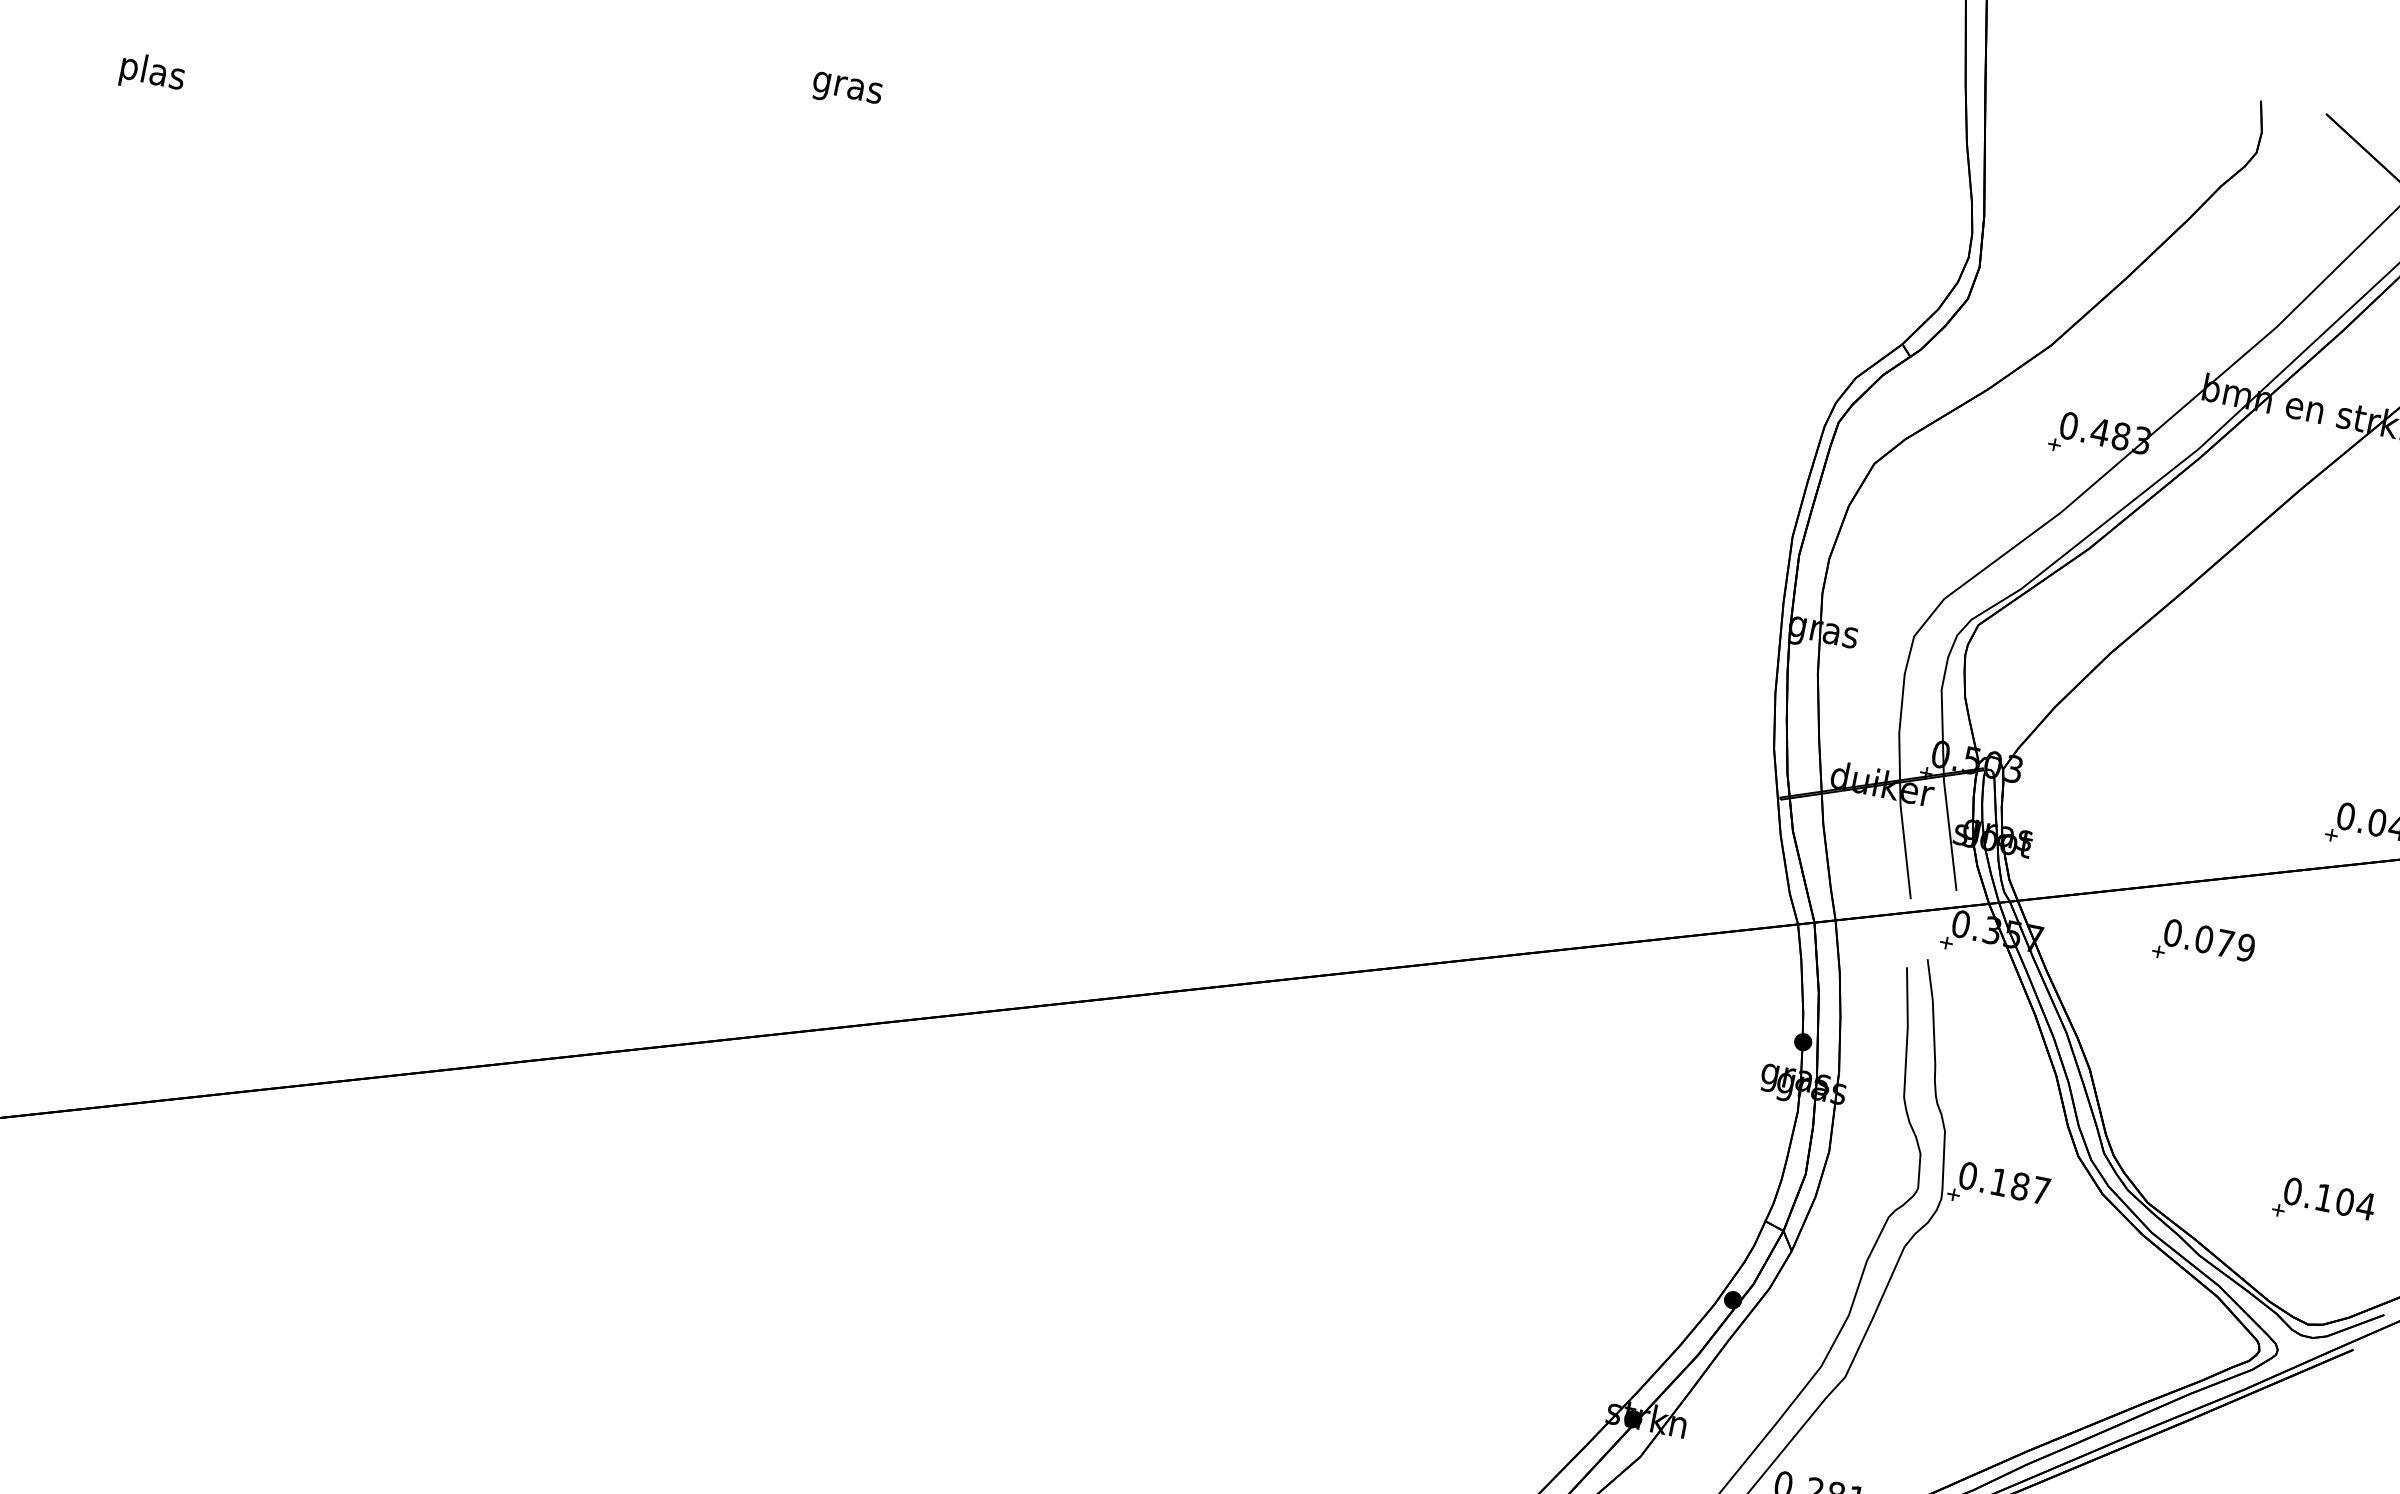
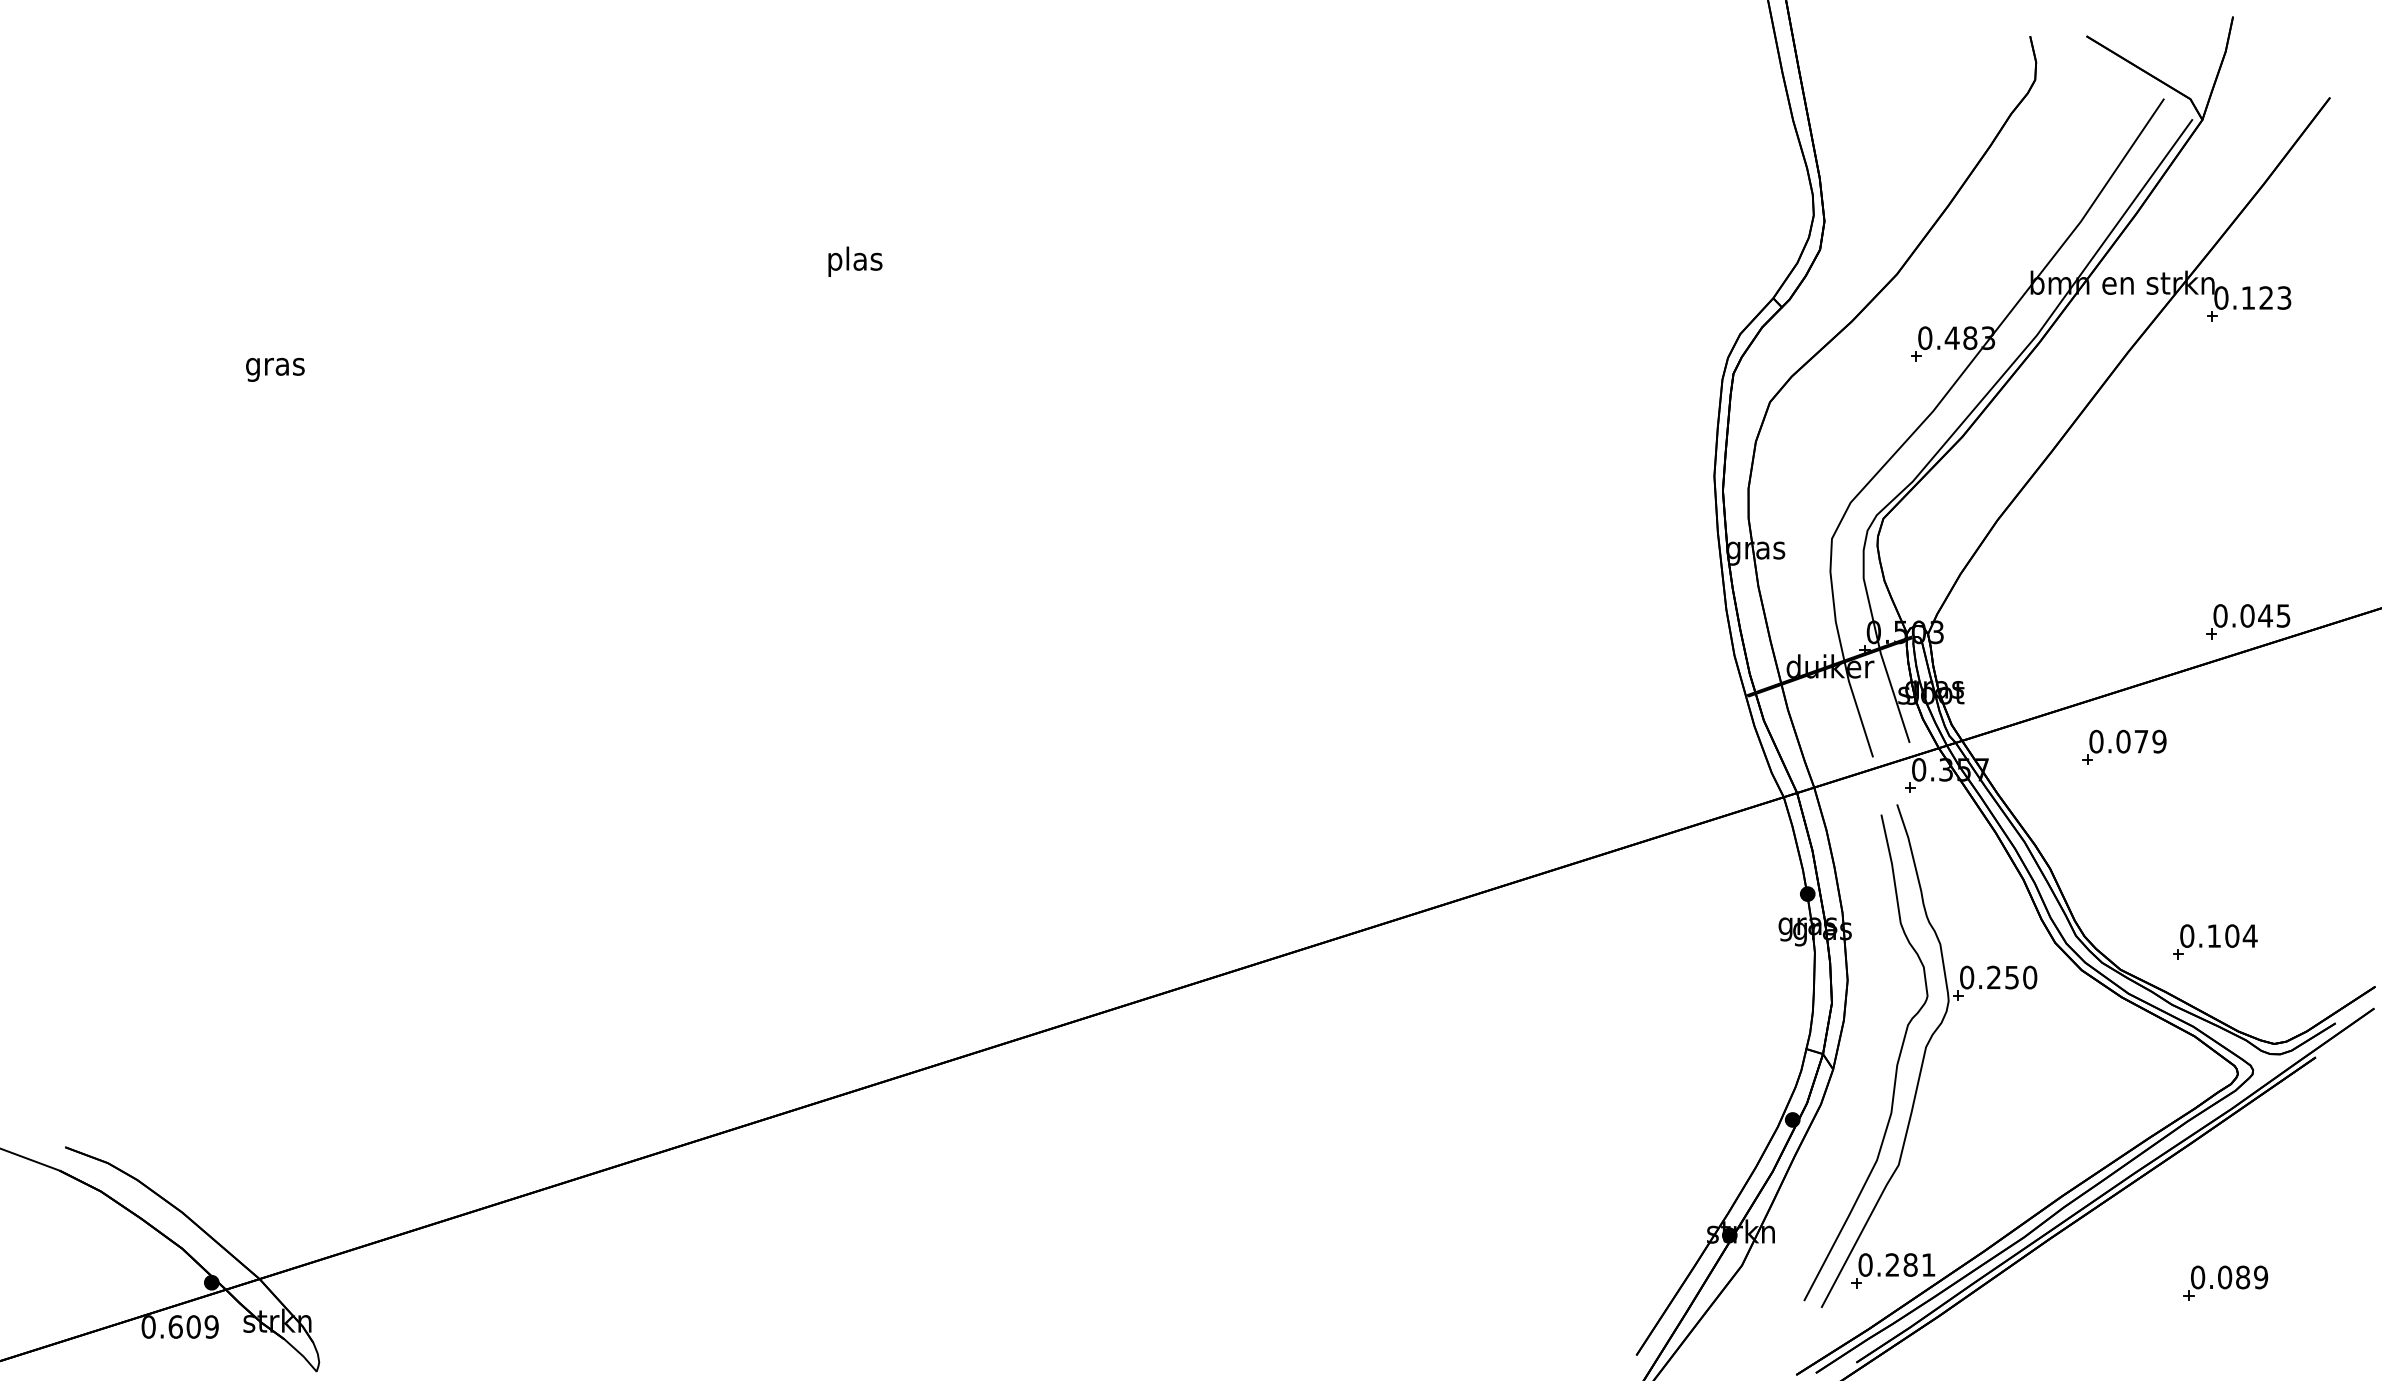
text: (152, 73) -> (275, 366), plas -> gras
text: (847, 87) -> (854, 261), gras -> plas
text: (2020, 1186) -> (2012, 977), 0.187 -> 0.250
part: (2324, 1204) -> (2215, 941), moved

